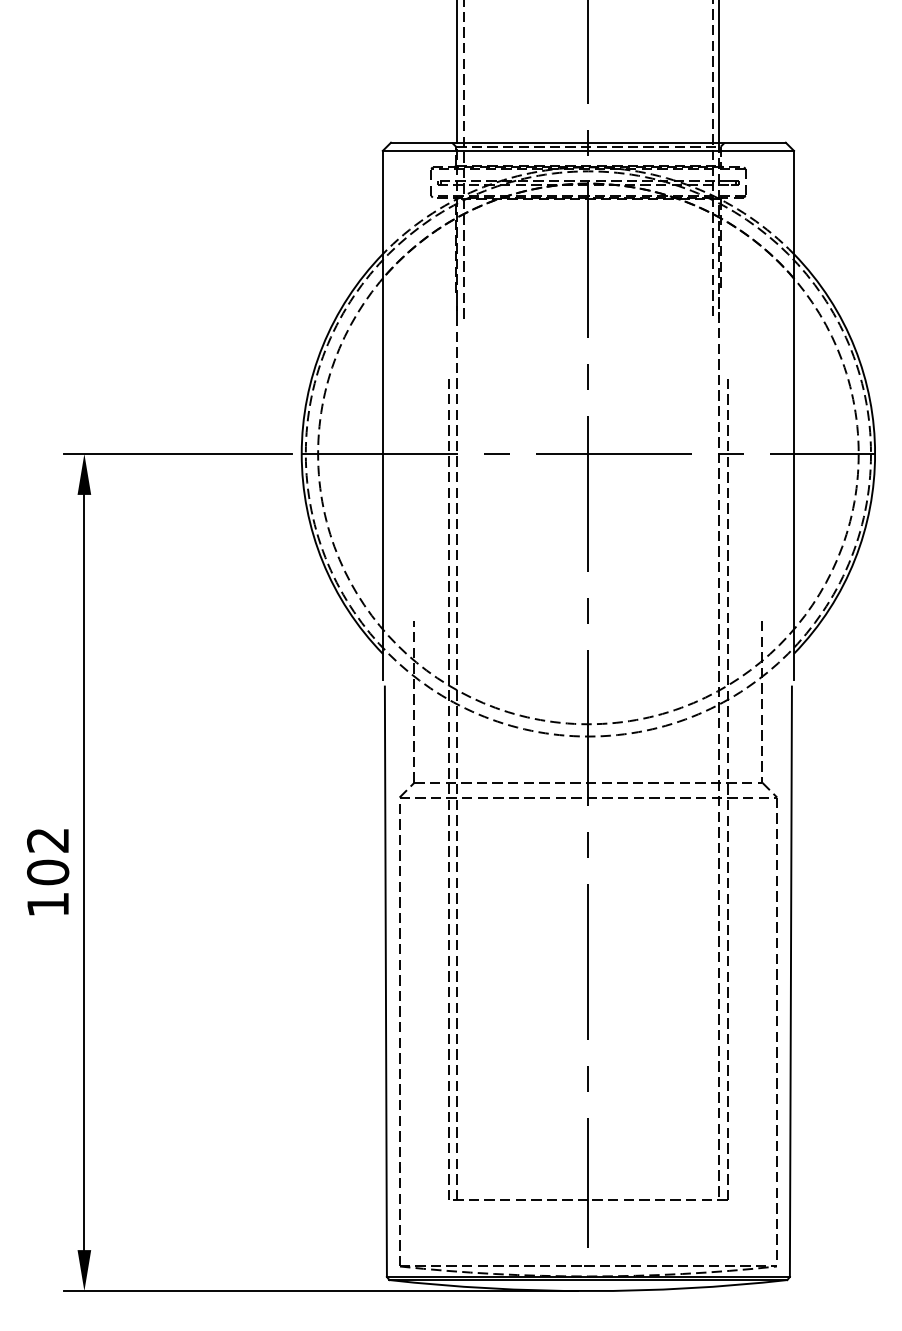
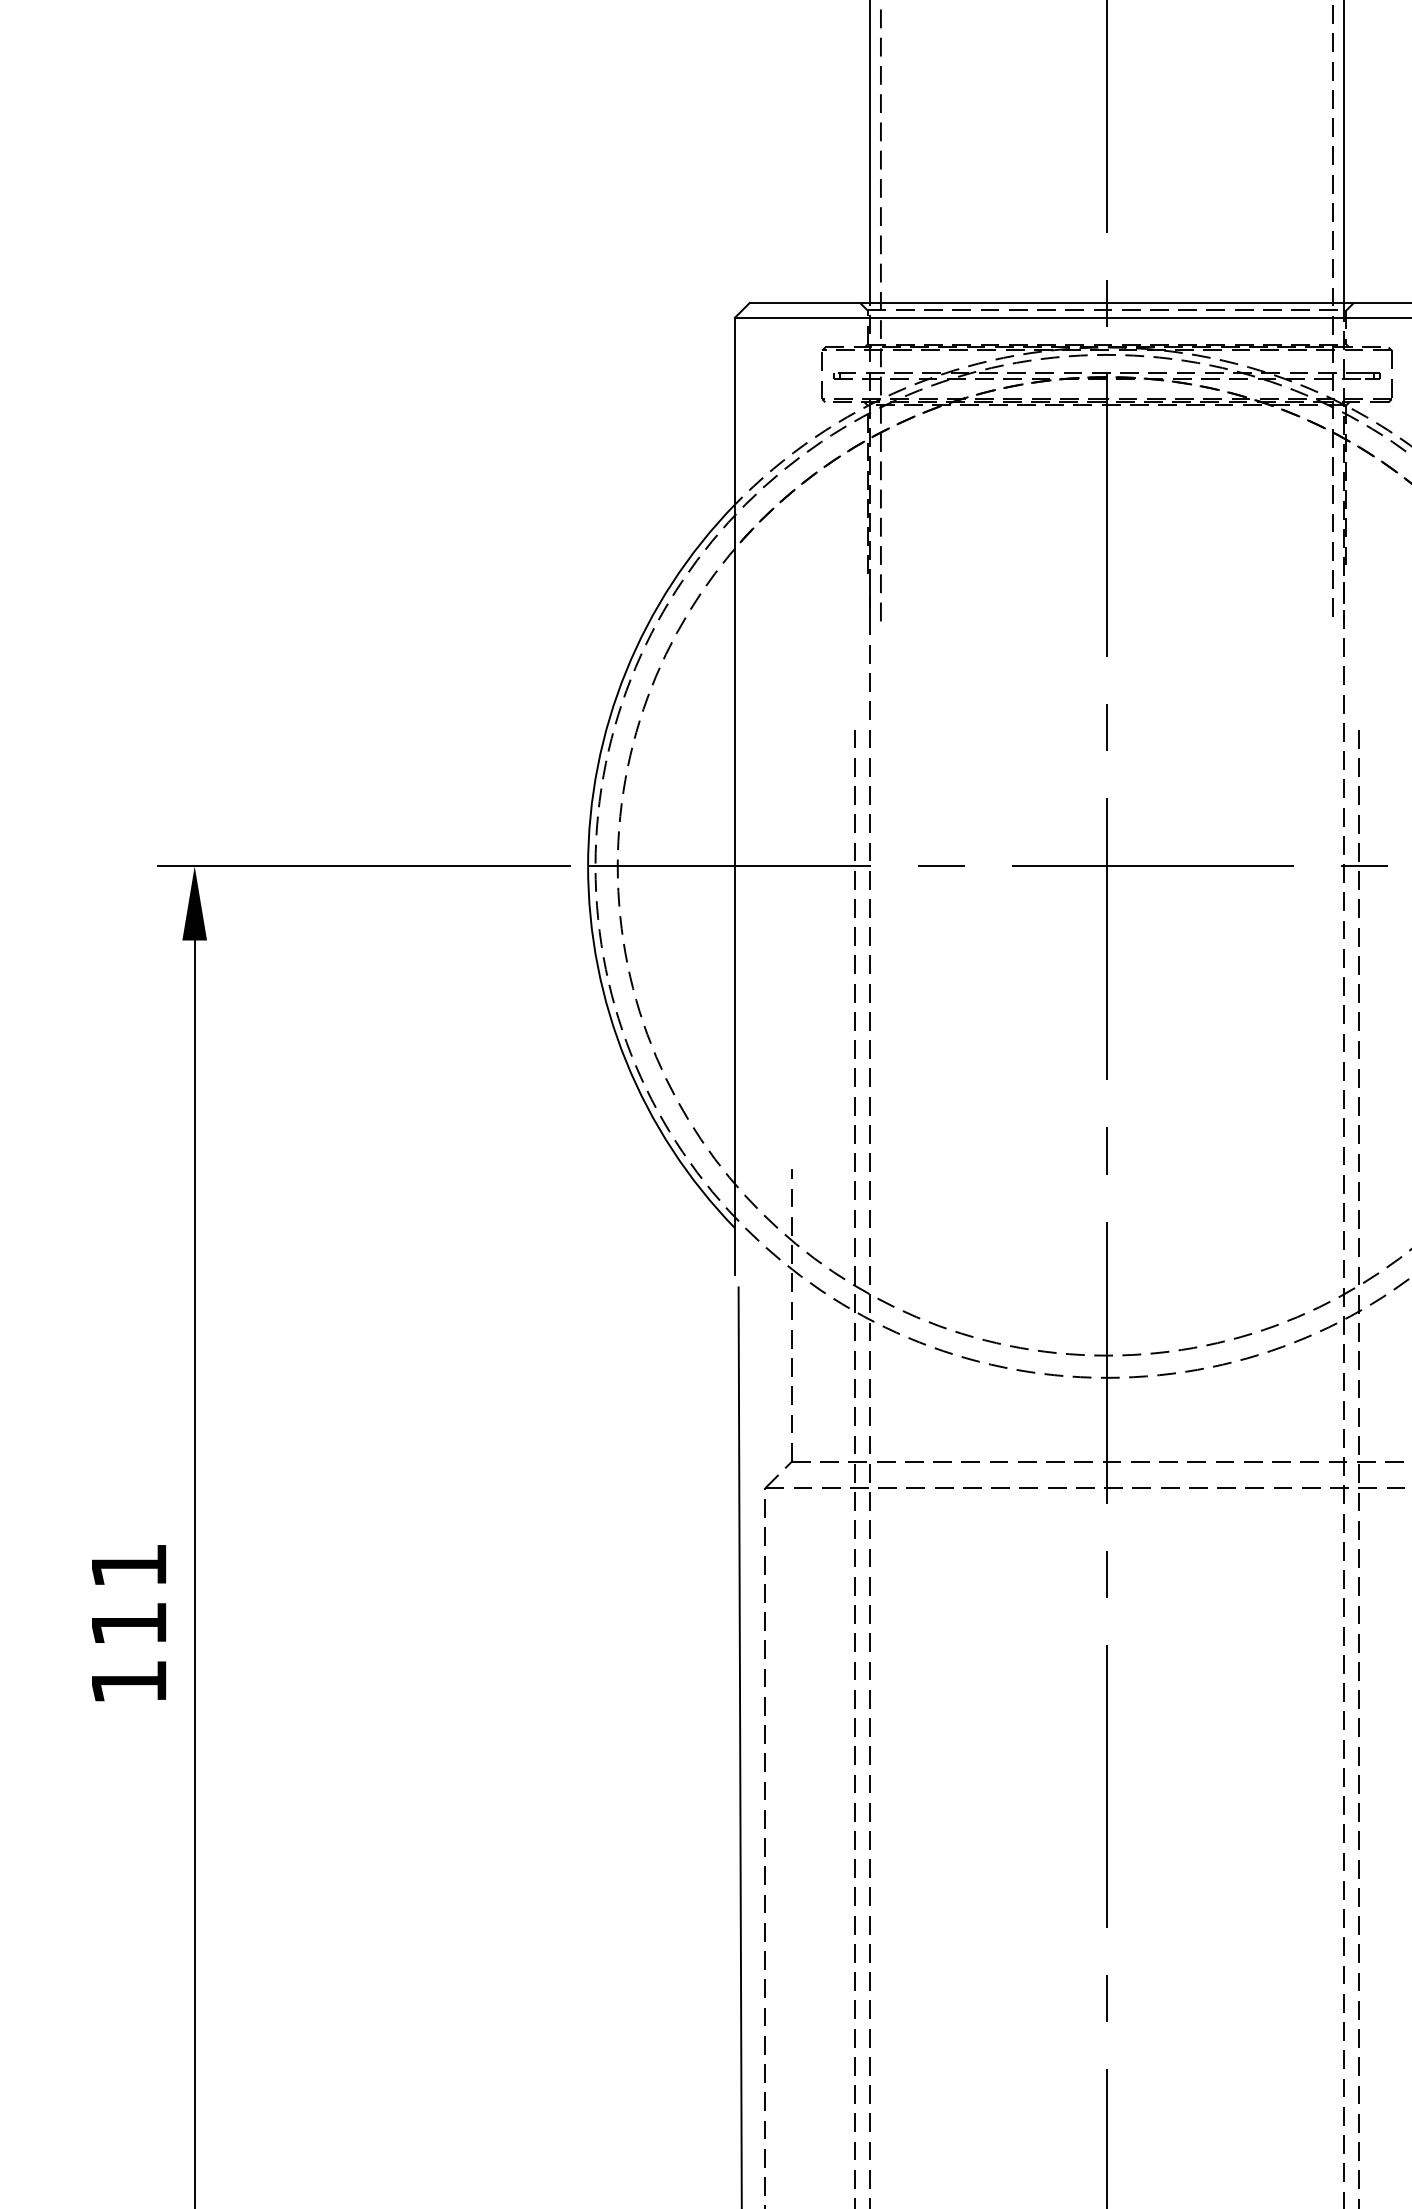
text: (48, 857) -> (129, 1596), 102 -> 111

